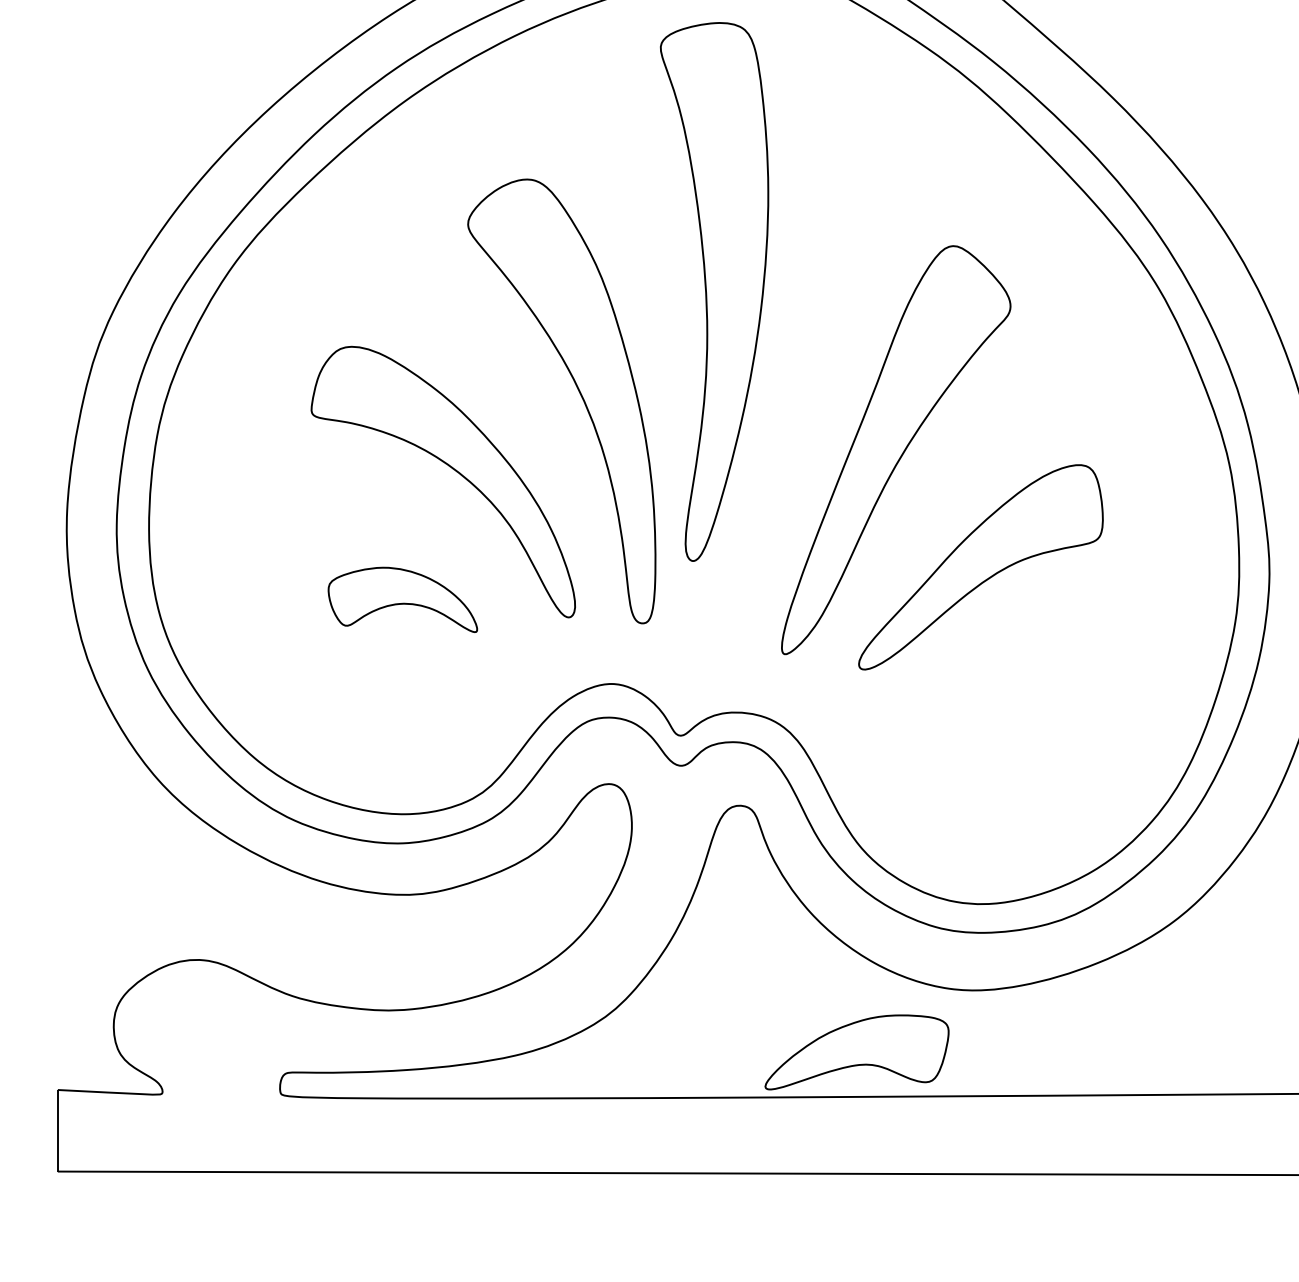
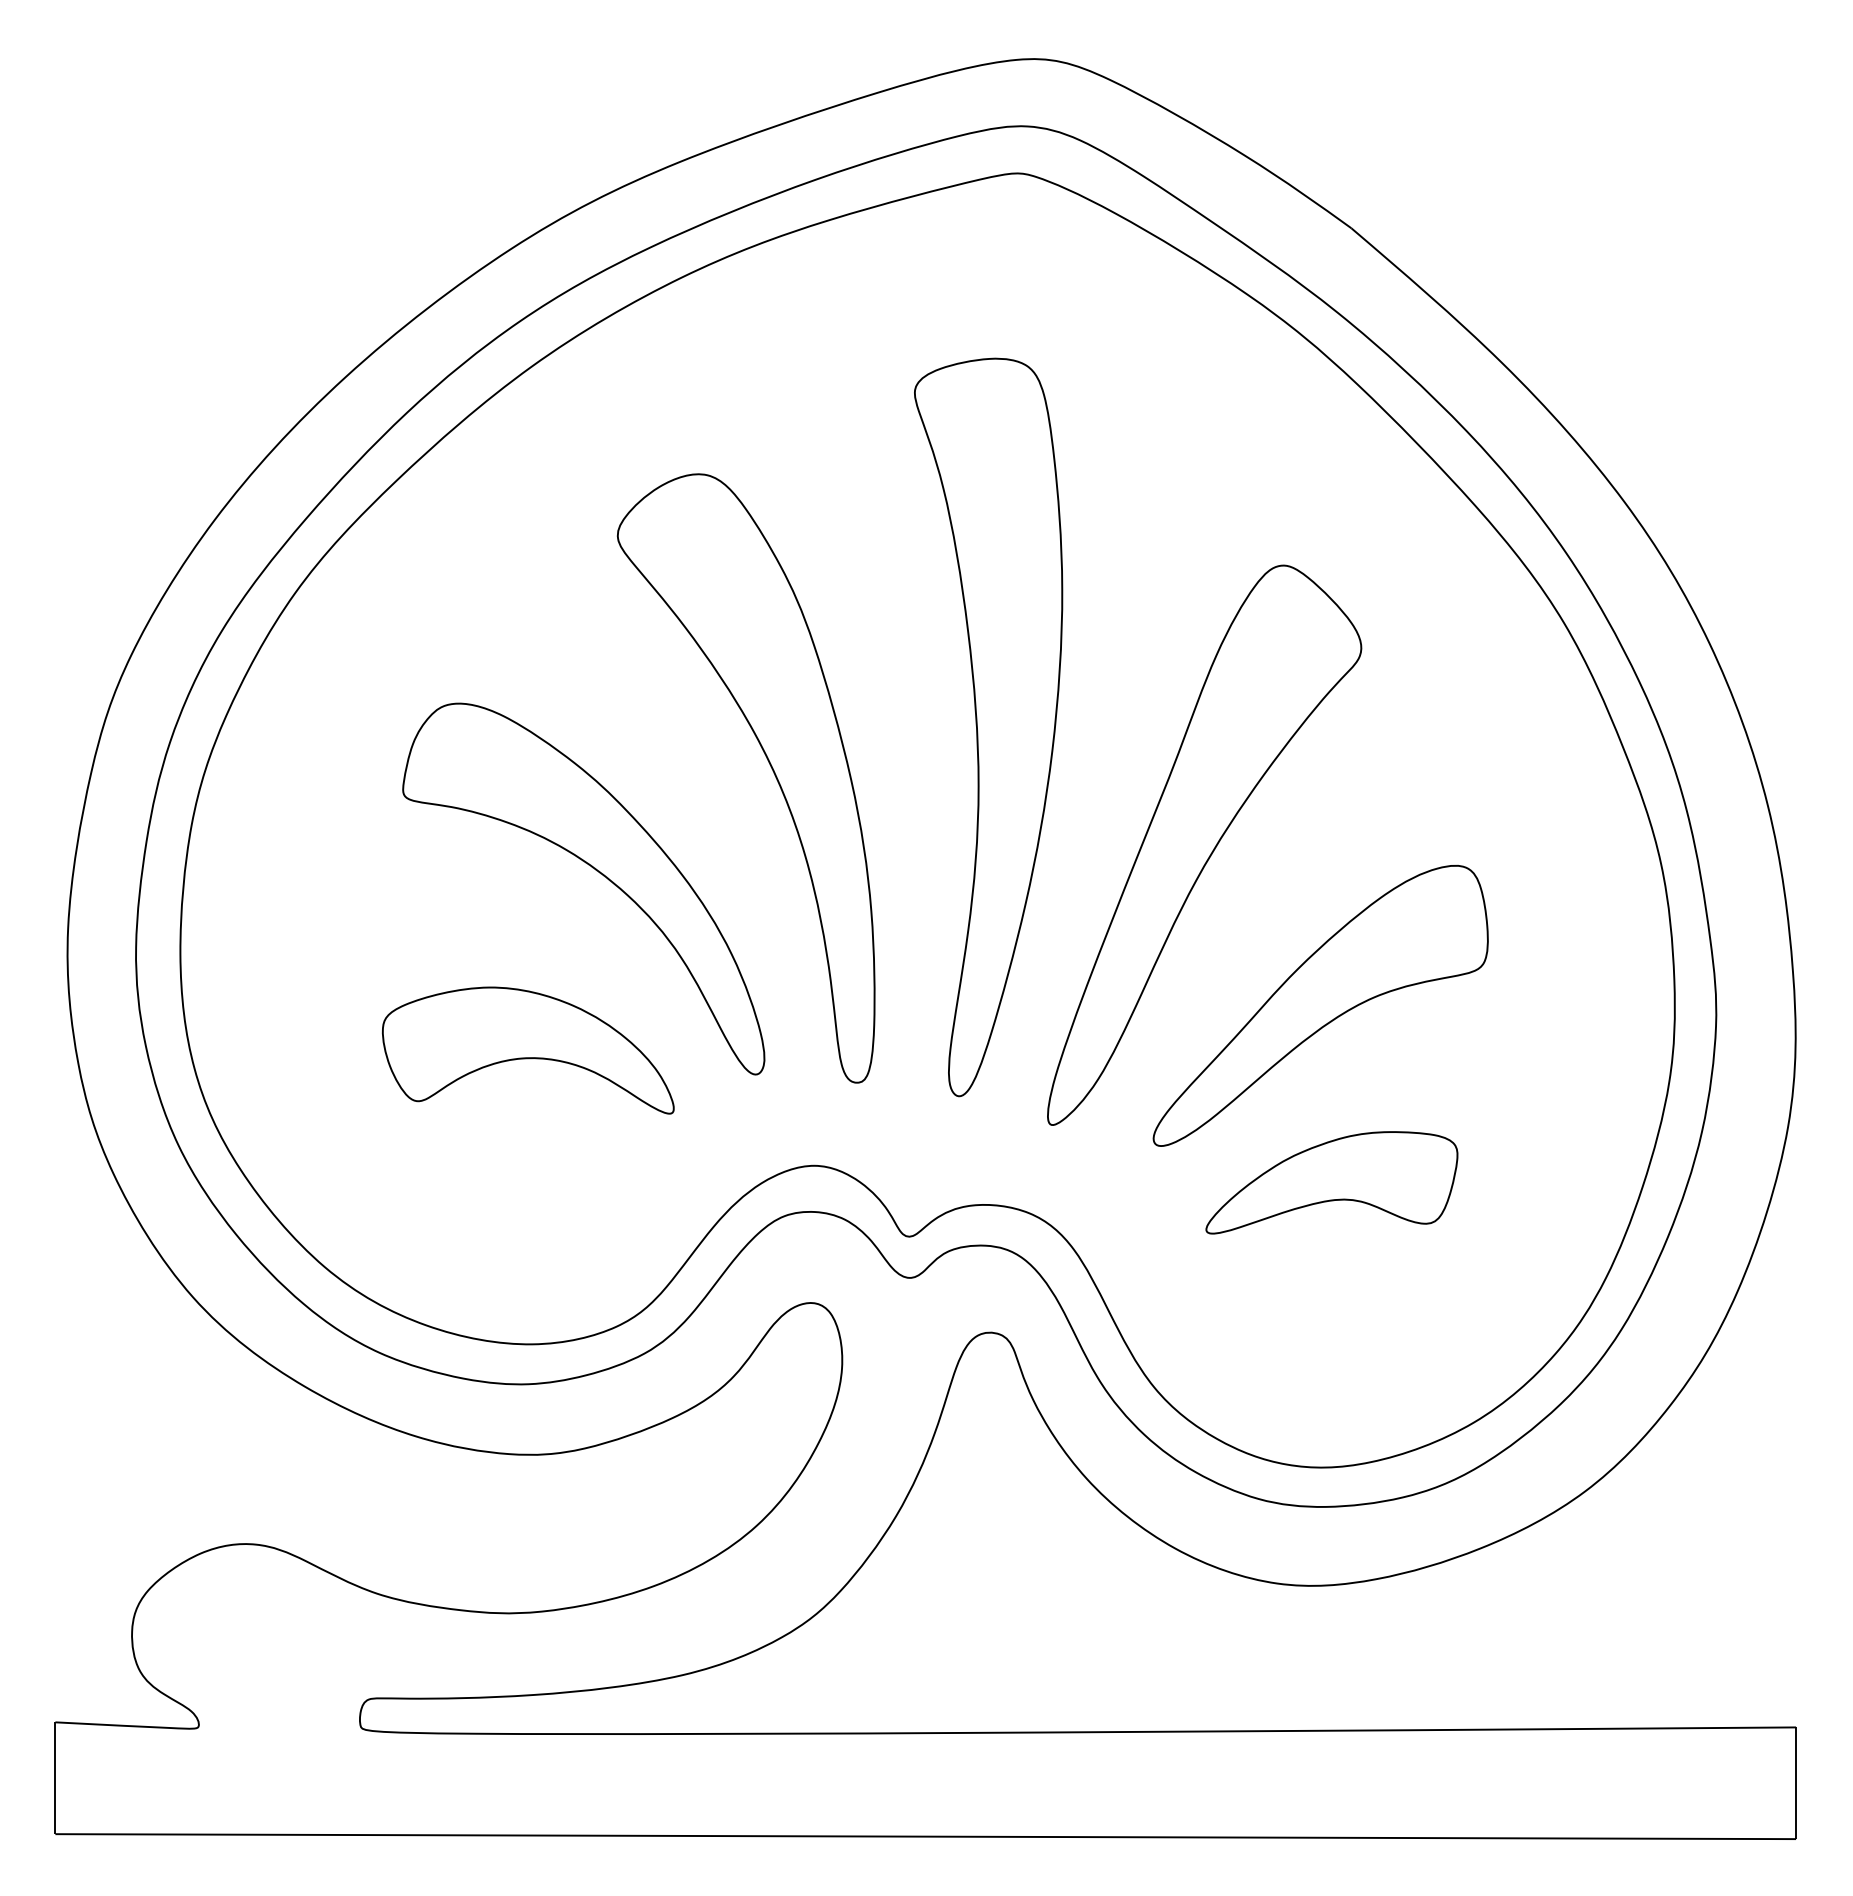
part: (714, 292) -> (988, 727), moved
part: (403, 599) -> (528, 1050), size x1.43
part: (856, 1052) -> (1331, 1182), moved

